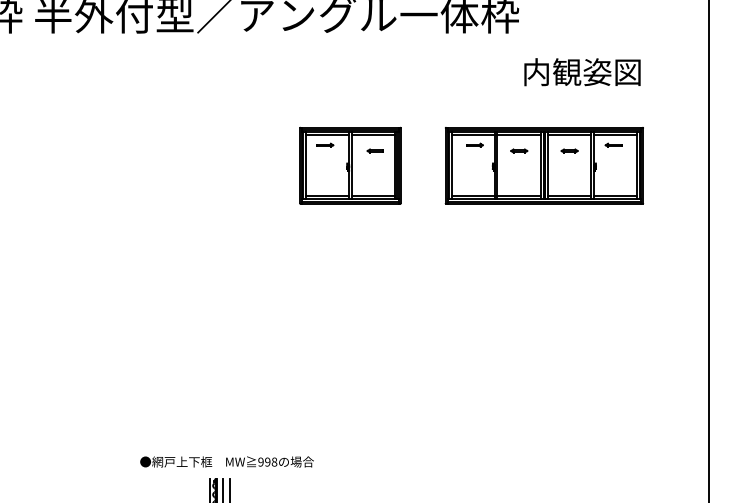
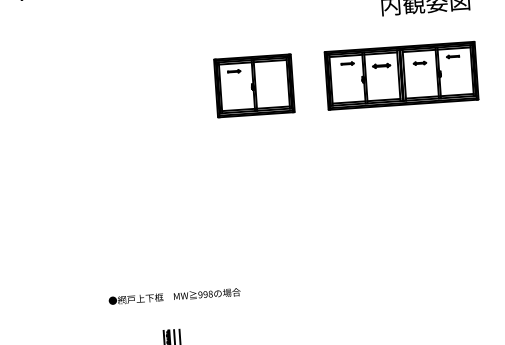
part: (374, 150) -> (271, 73), removed
part: (519, 150) -> (381, 65), size x1.4
text: (226, 461) -> (174, 296), moved

